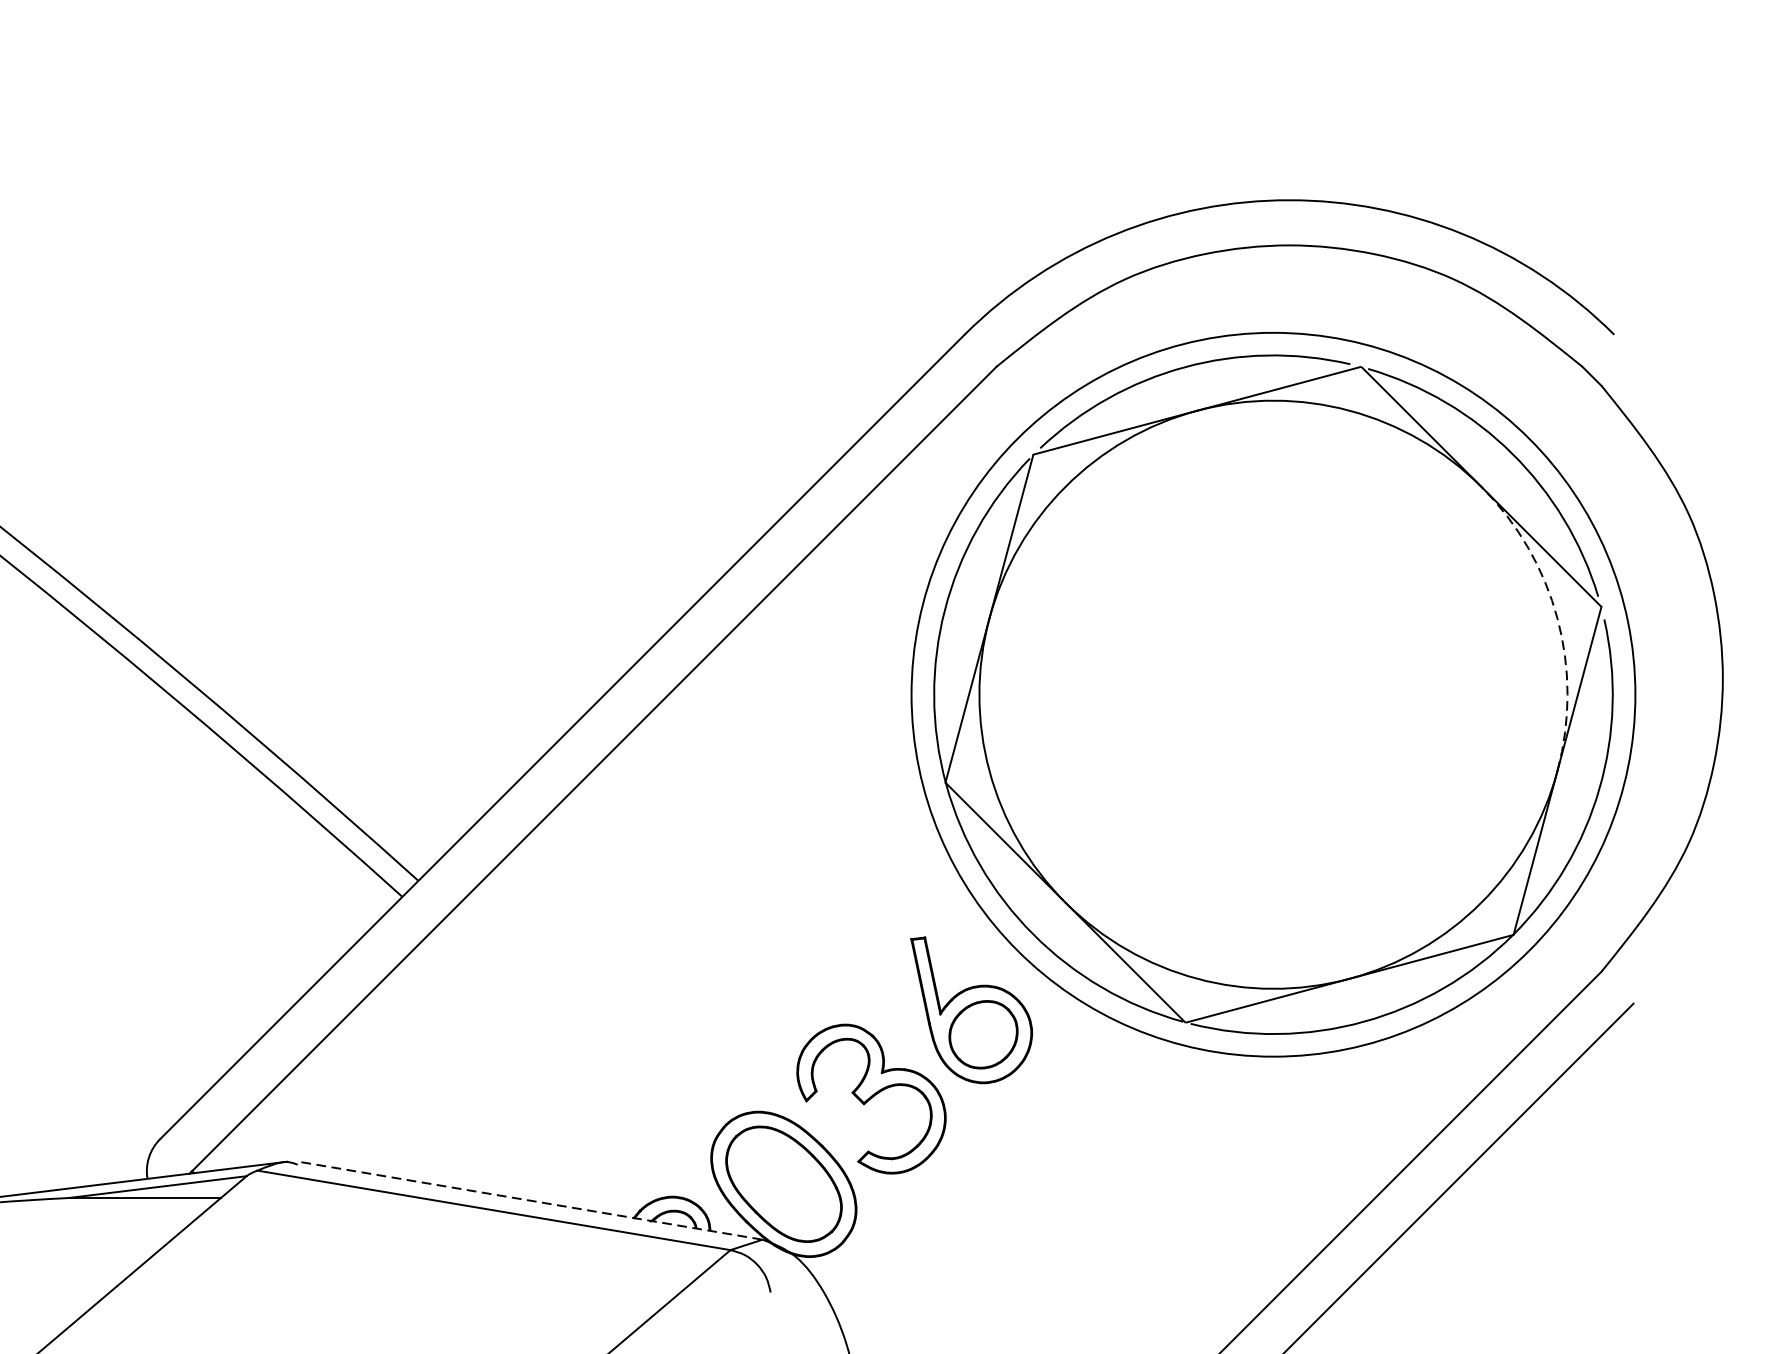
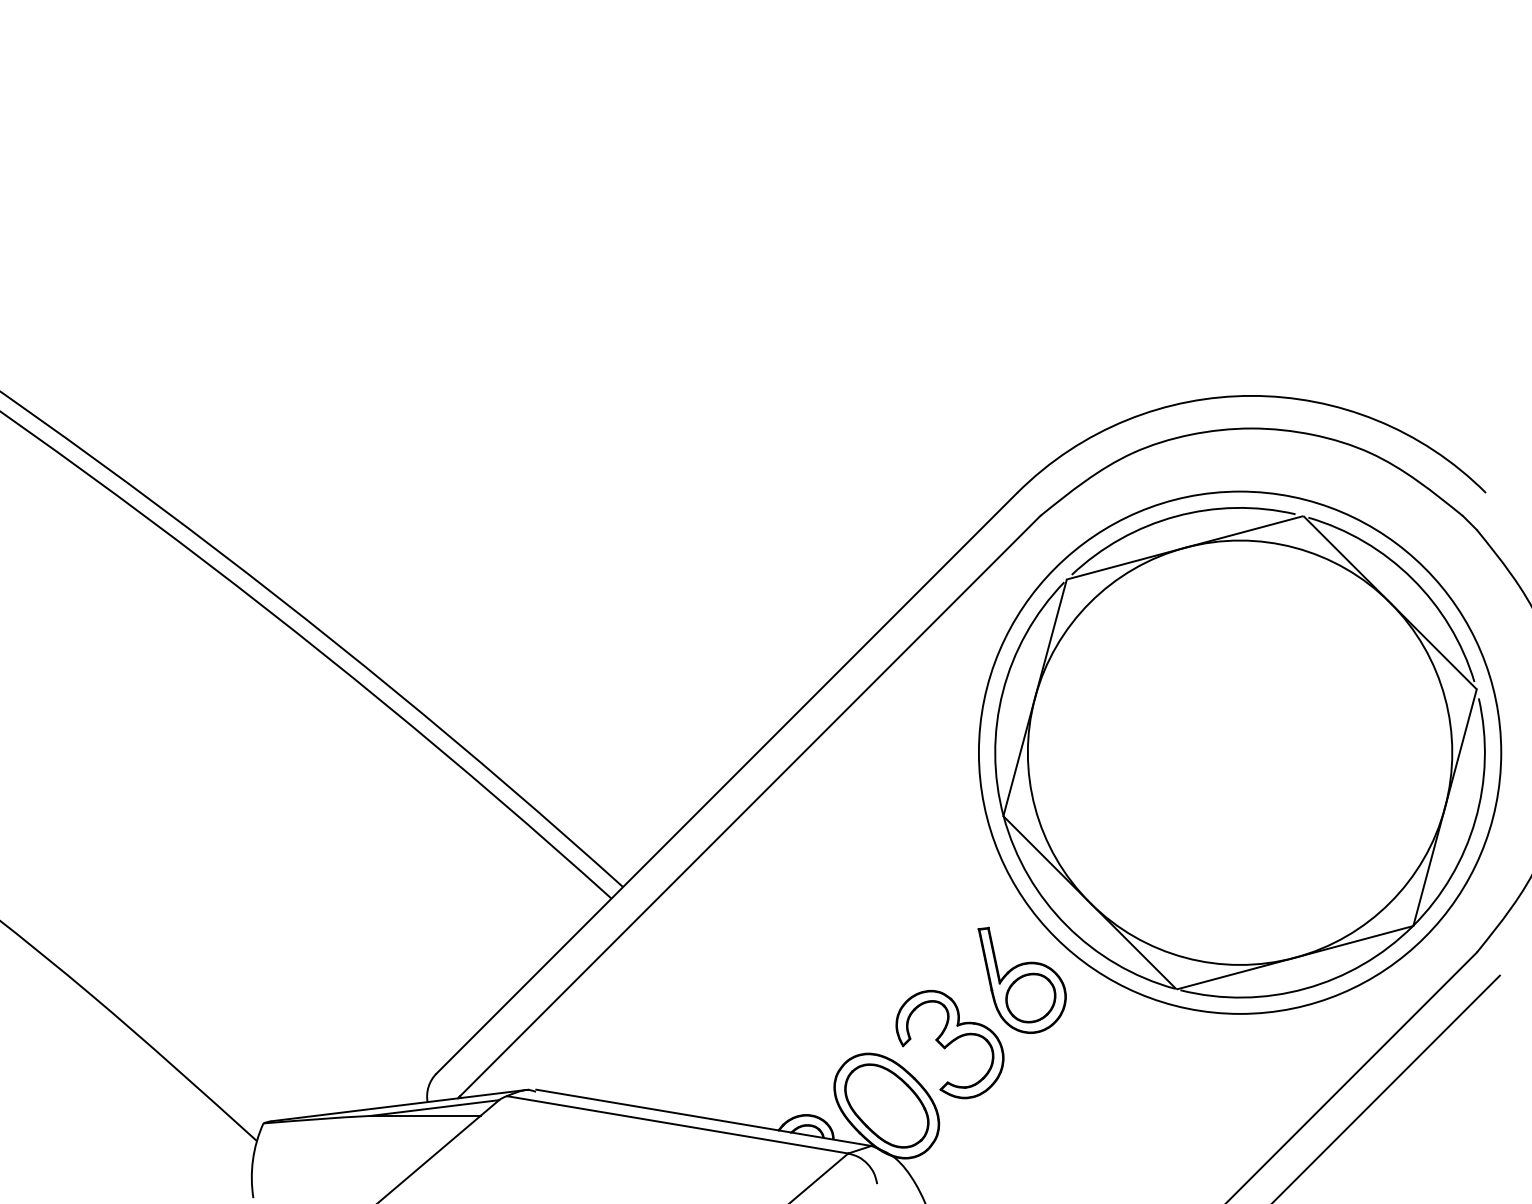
arc: (1558, 618) -> (1445, 697), dashed -> solid
line: (529, 1200) -> (703, 1117), dashed -> solid

